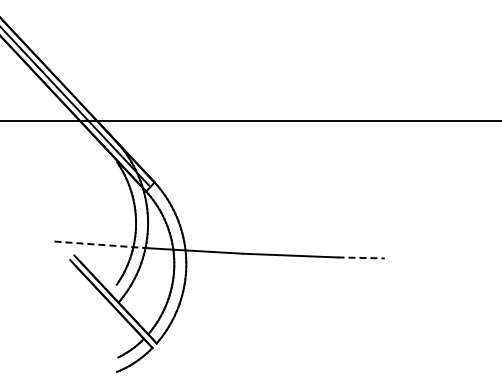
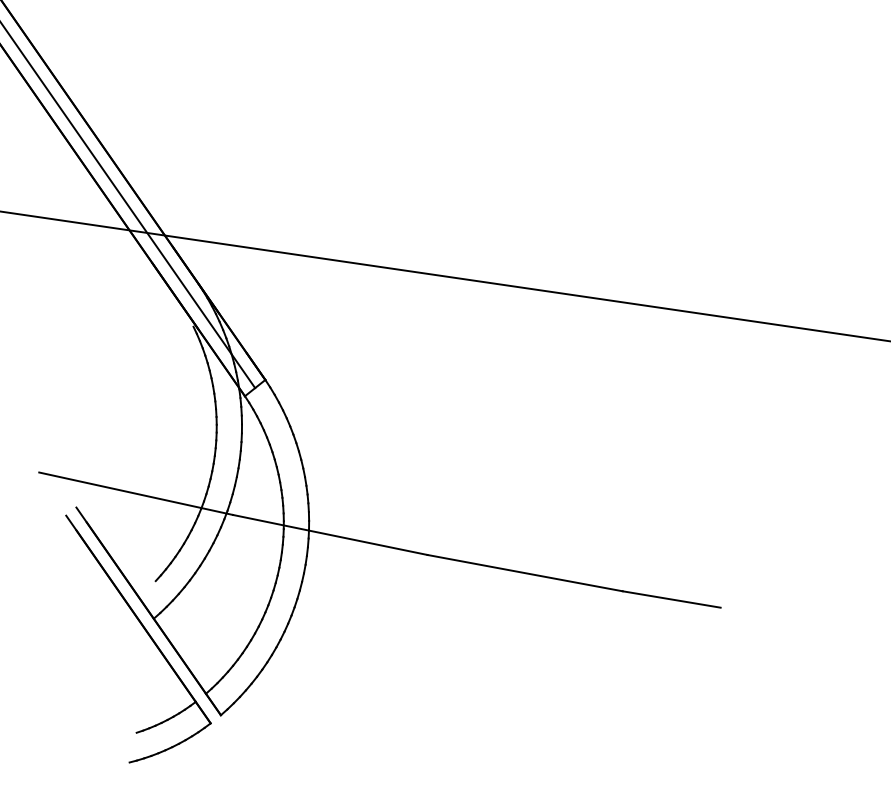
line: (102, 244) -> (138, 493), dashed -> solid
line: (361, 257) -> (672, 598), dashed -> solid

